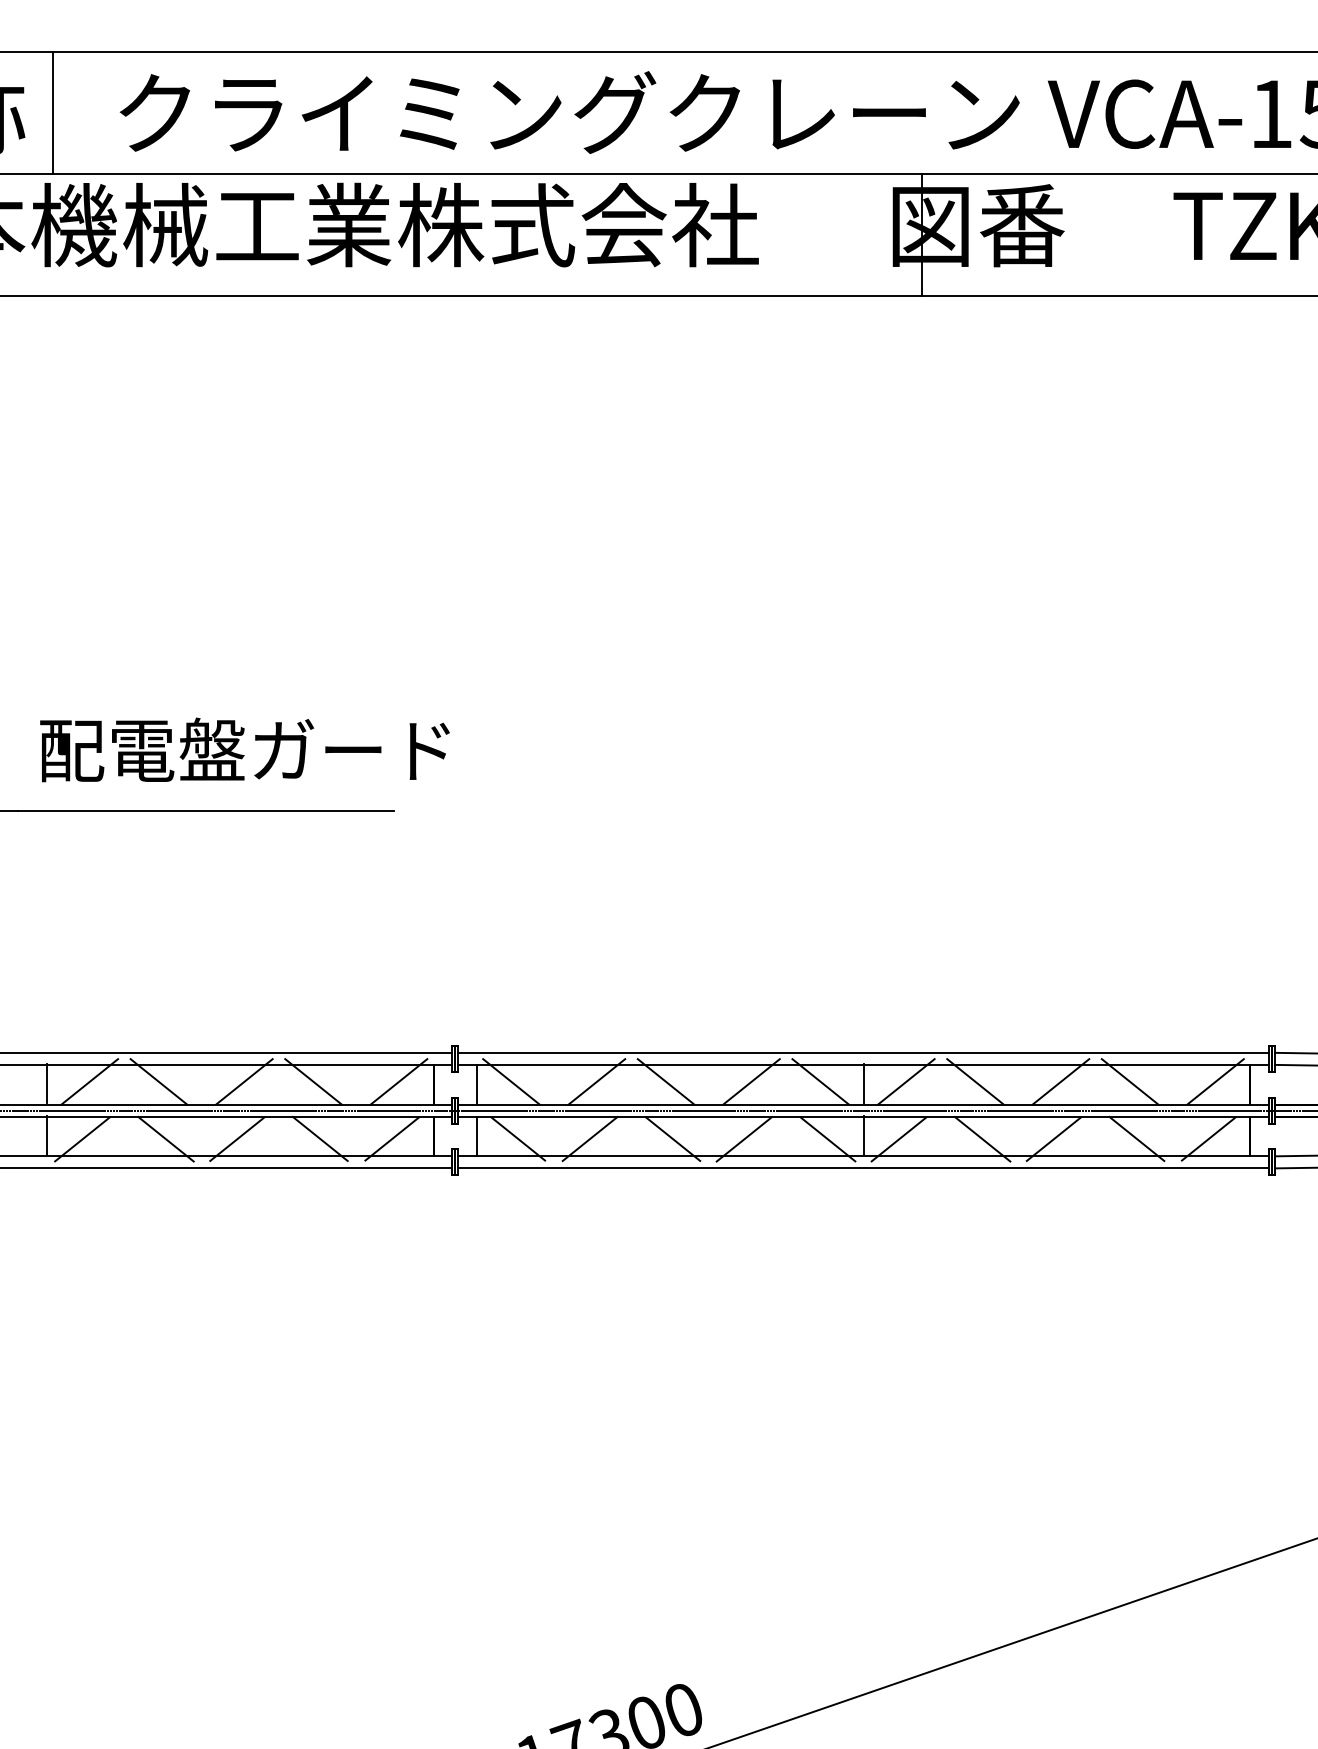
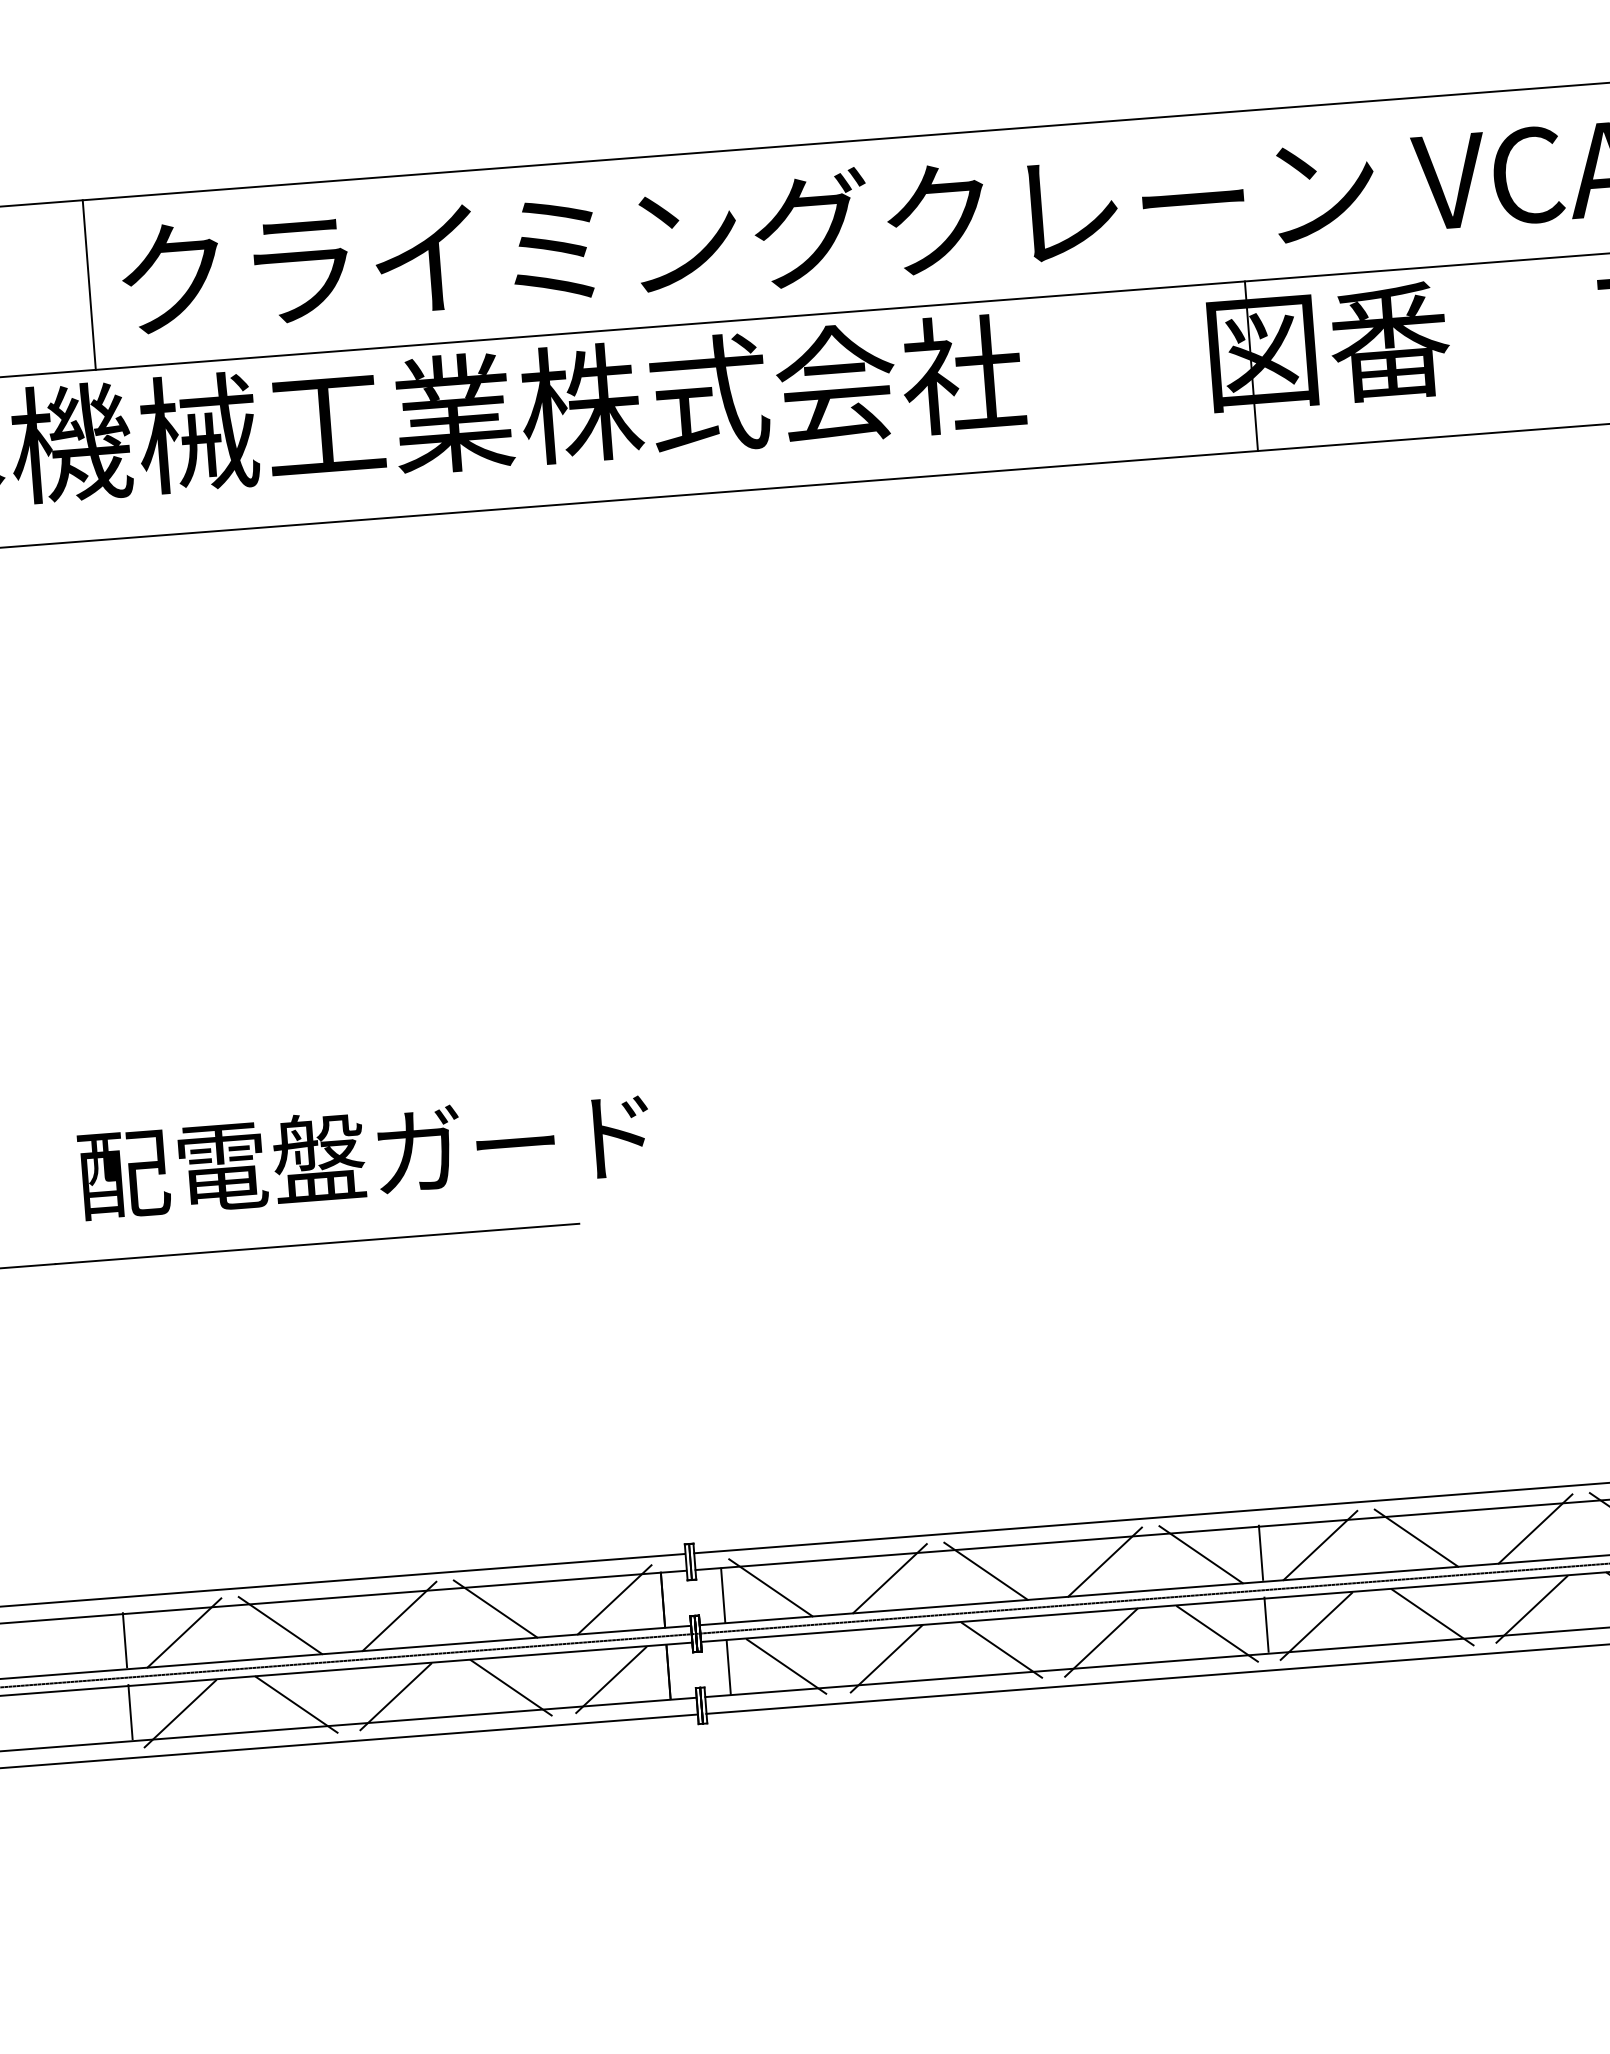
line: (52, 113) -> (88, 285), moved

